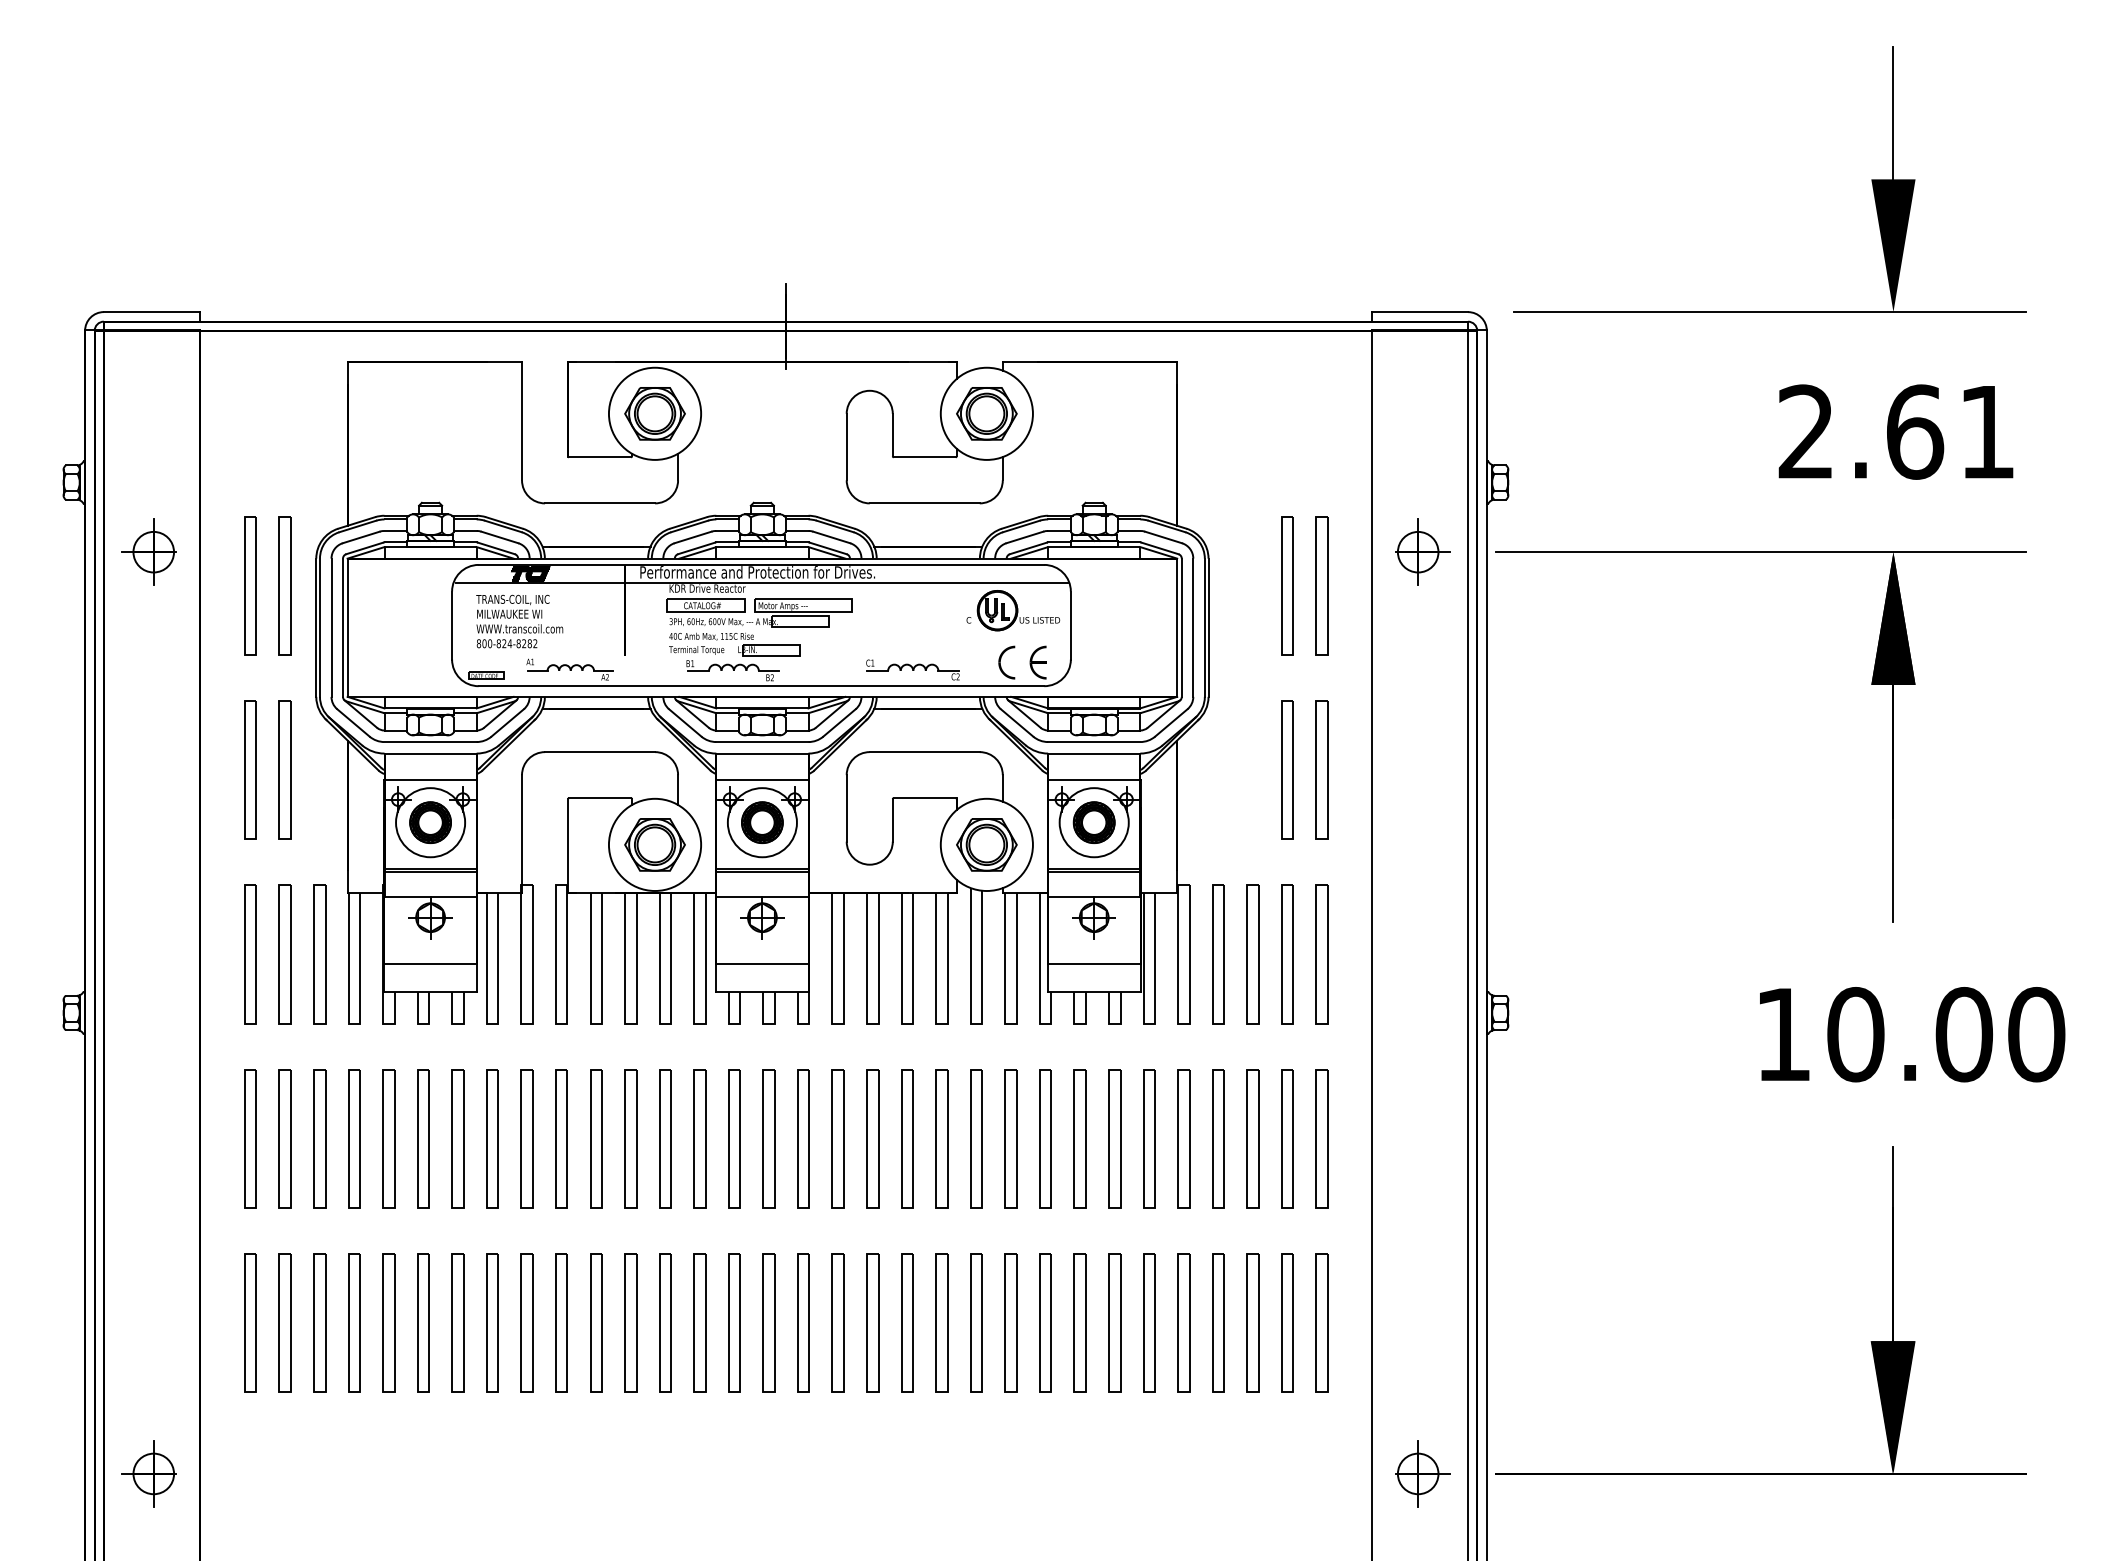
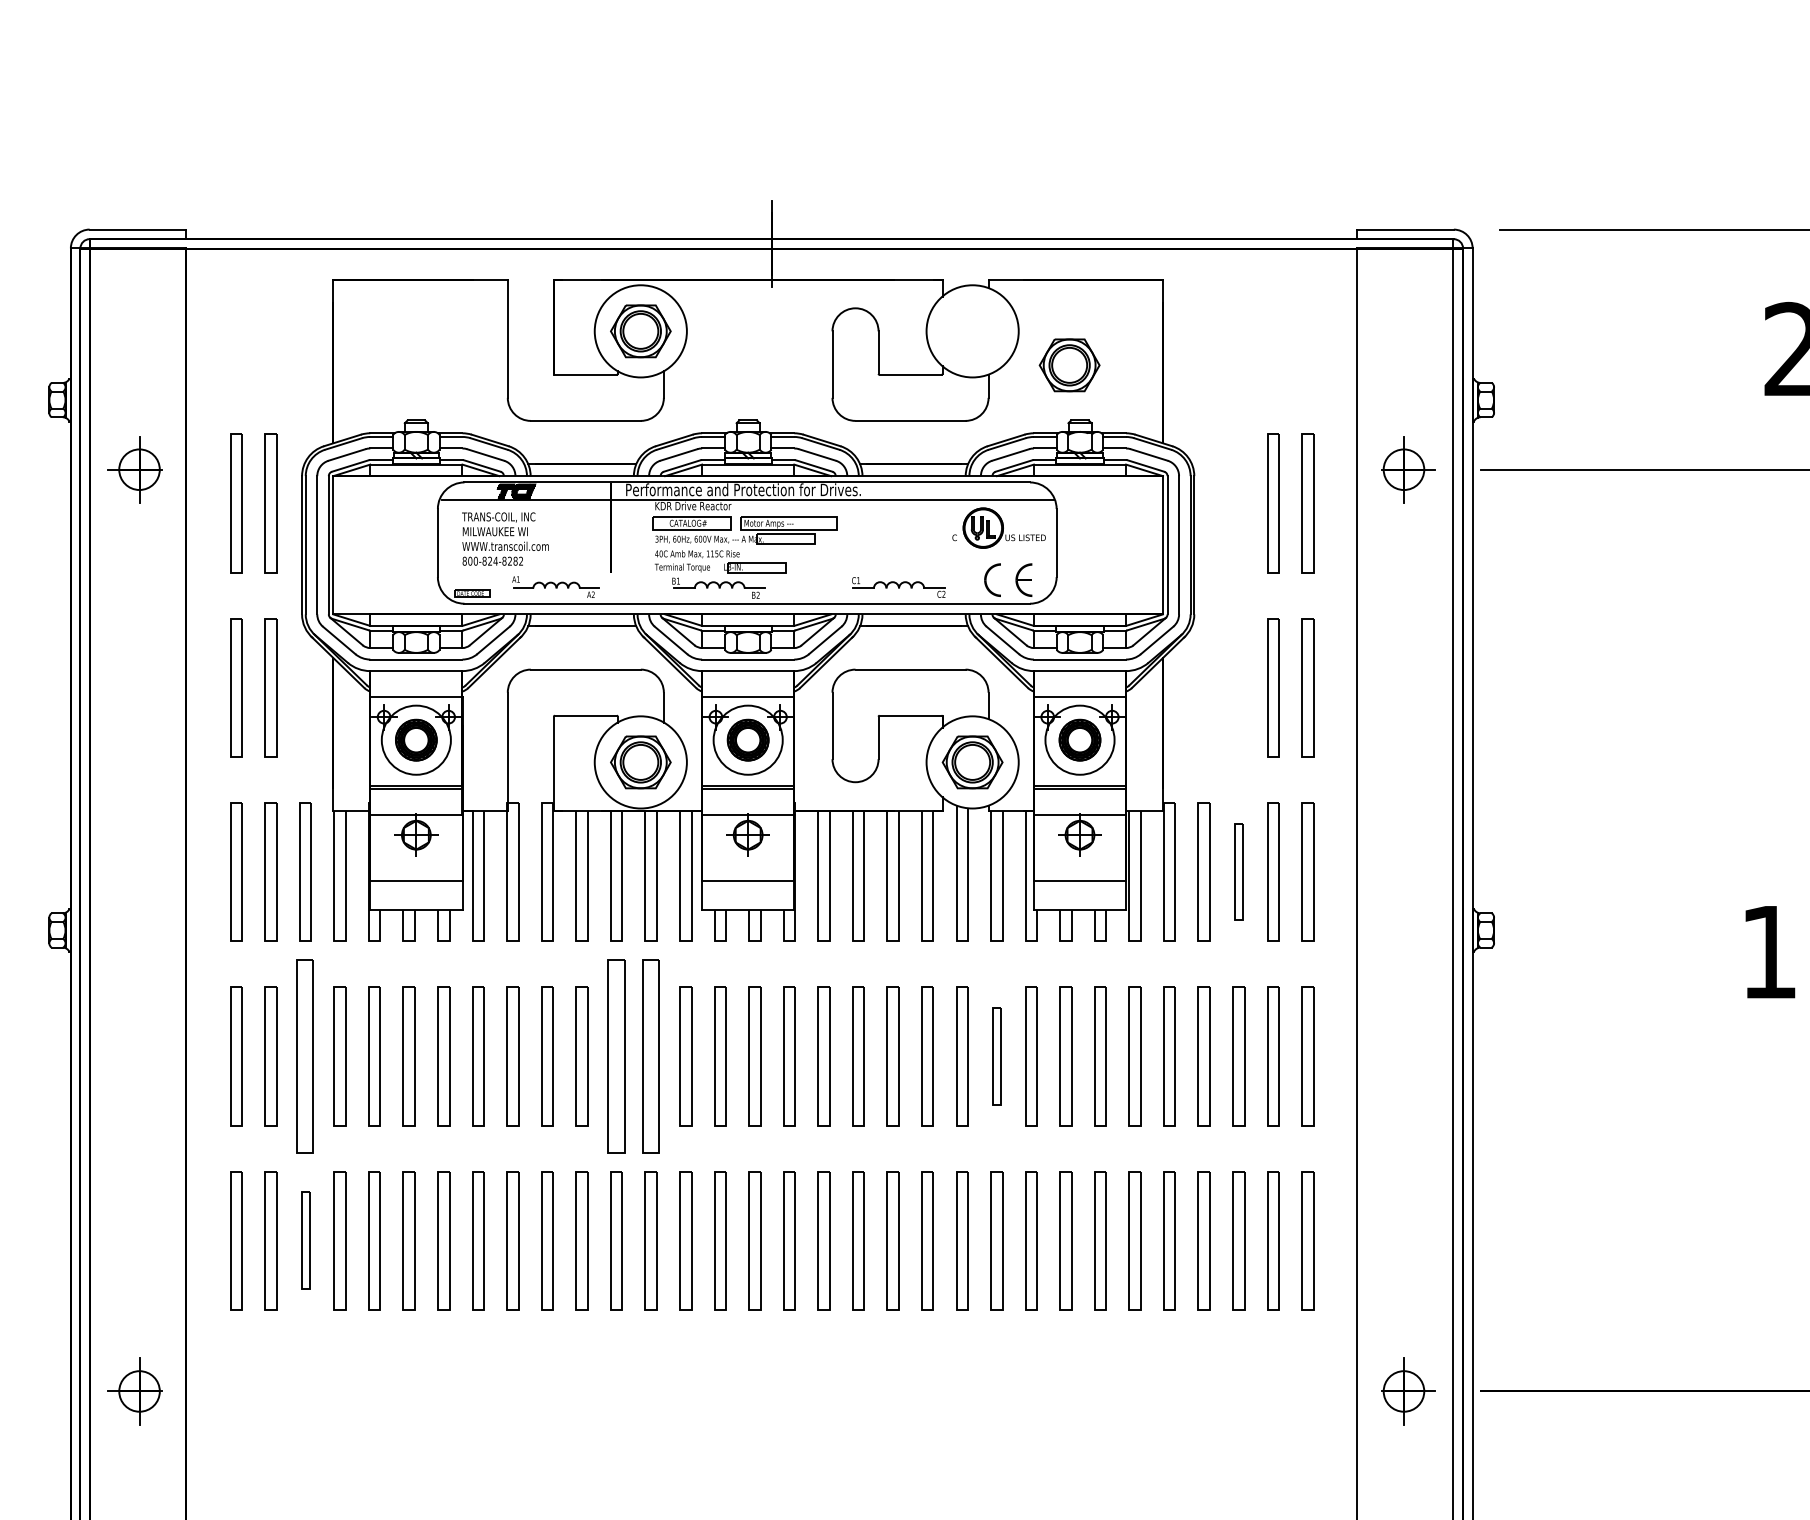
part: (986, 413) -> (1069, 365), moved
part: (1252, 954) -> (1238, 872), size x0.7
part: (319, 1138) -> (305, 1056), size x1.4
part: (630, 1138) -> (616, 1056), size x1.4
part: (665, 1138) -> (651, 1056), size x1.4
part: (1010, 1138) -> (996, 1056), size x0.7
part: (319, 1322) -> (305, 1240), size x0.7

